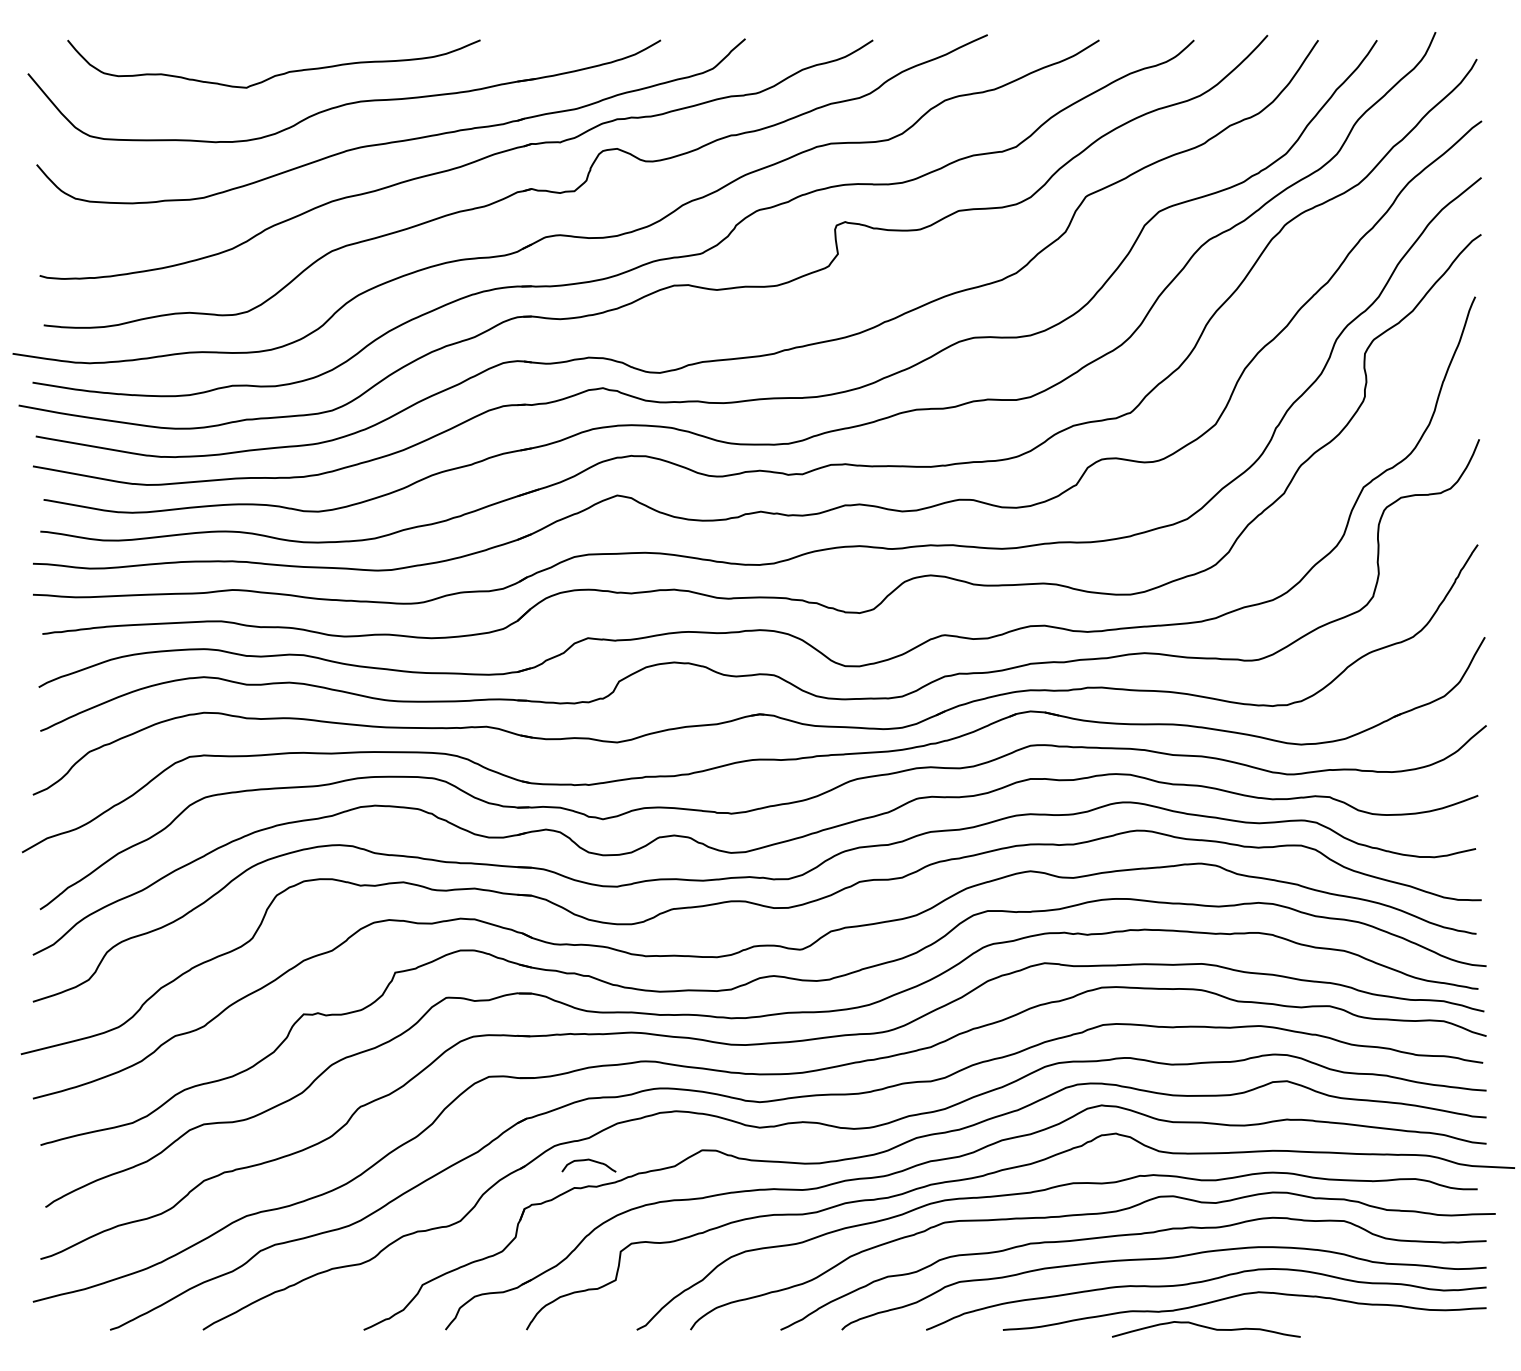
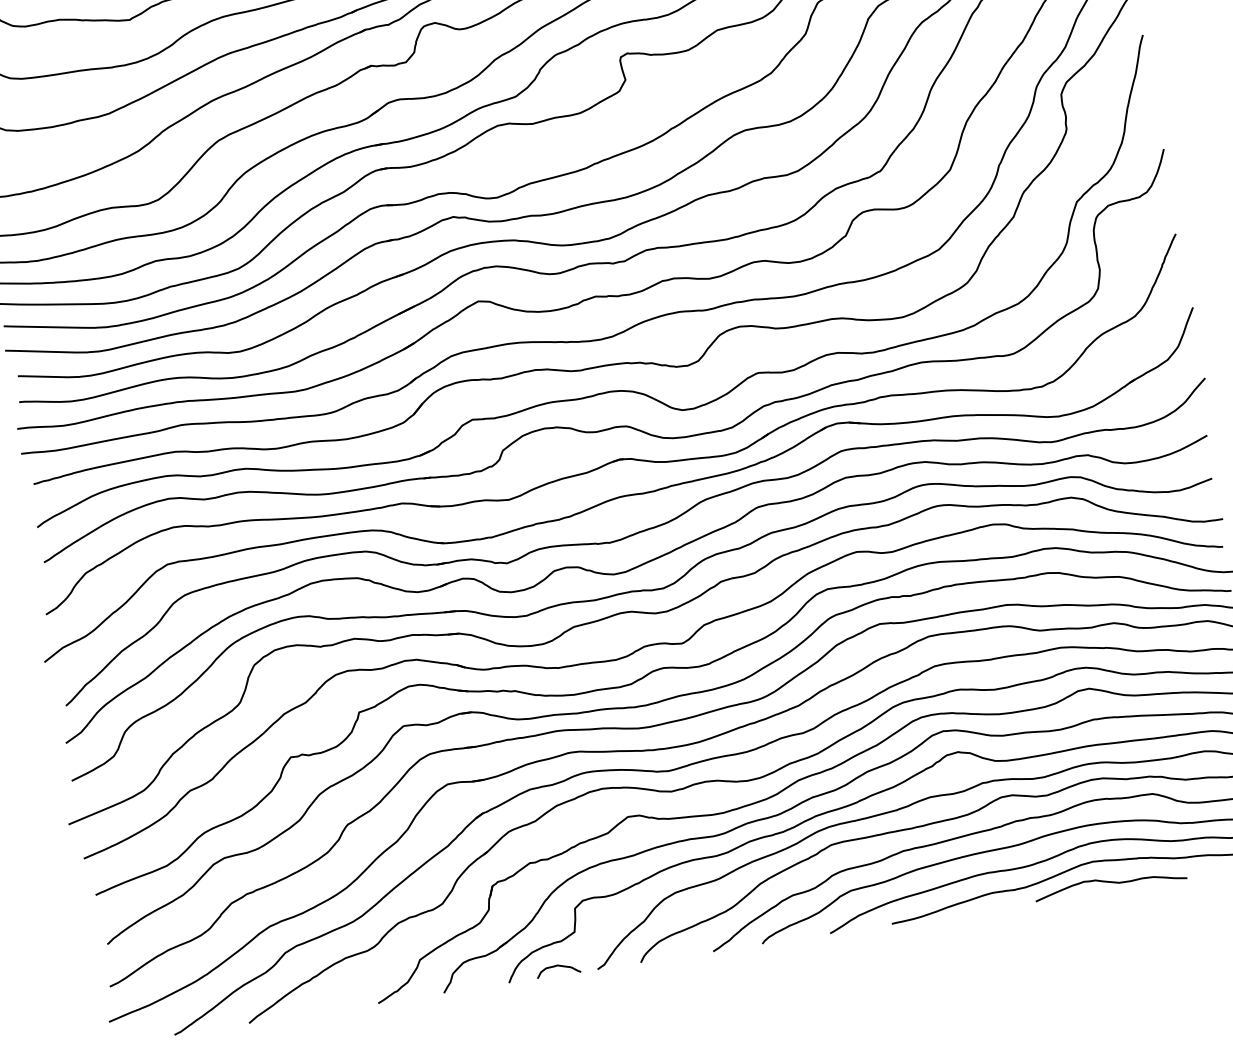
curve: (588, 1160) -> (557, 966), moved
curve: (1206, 1328) -> (1110, 883), moved

